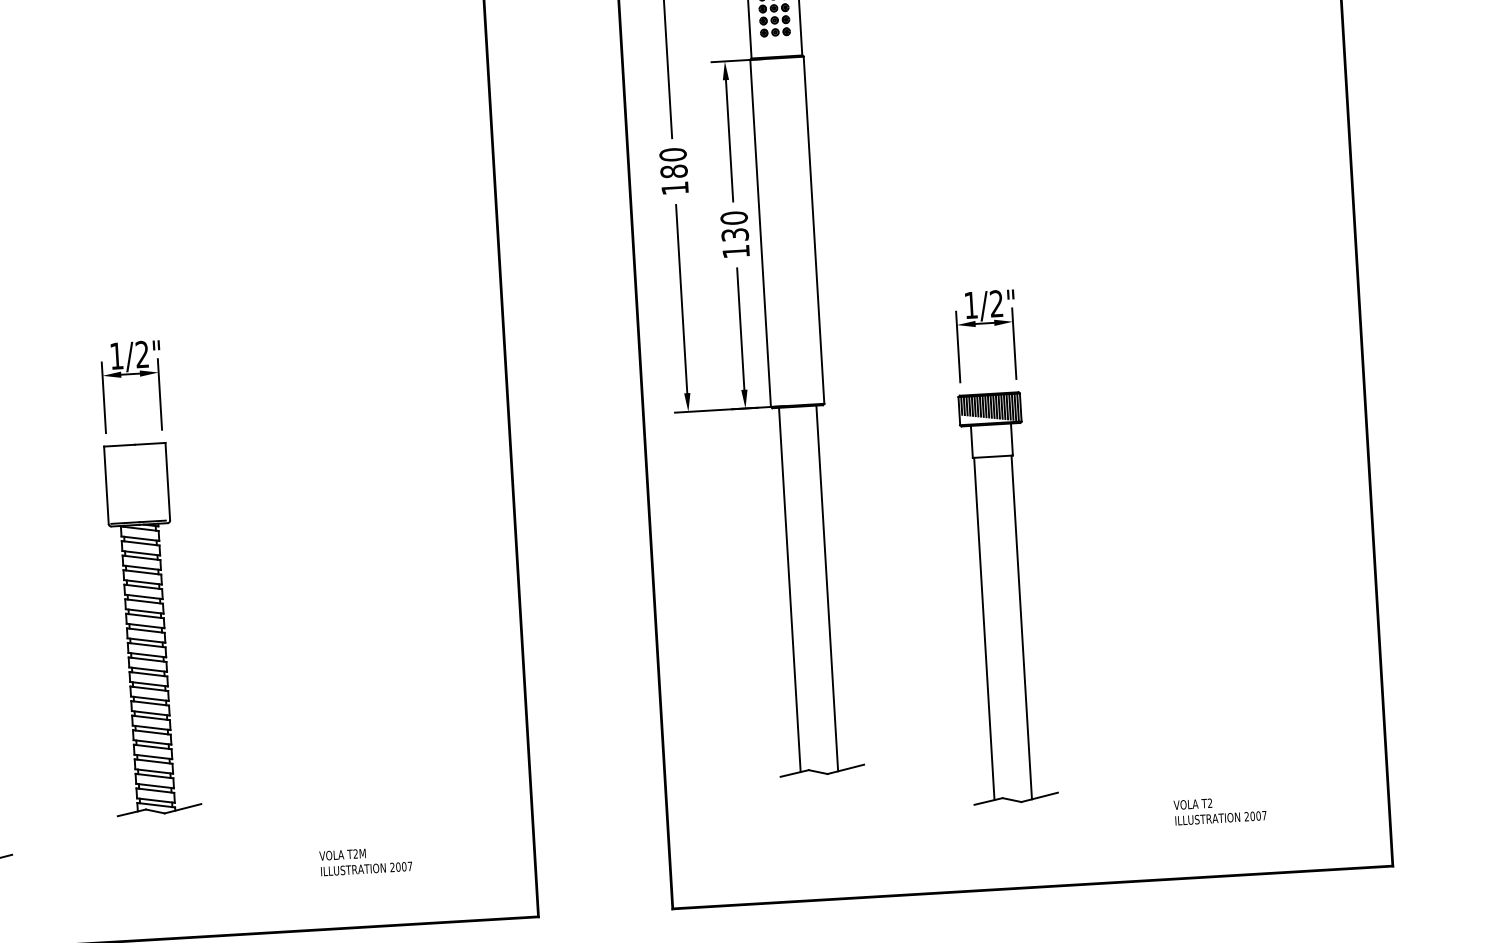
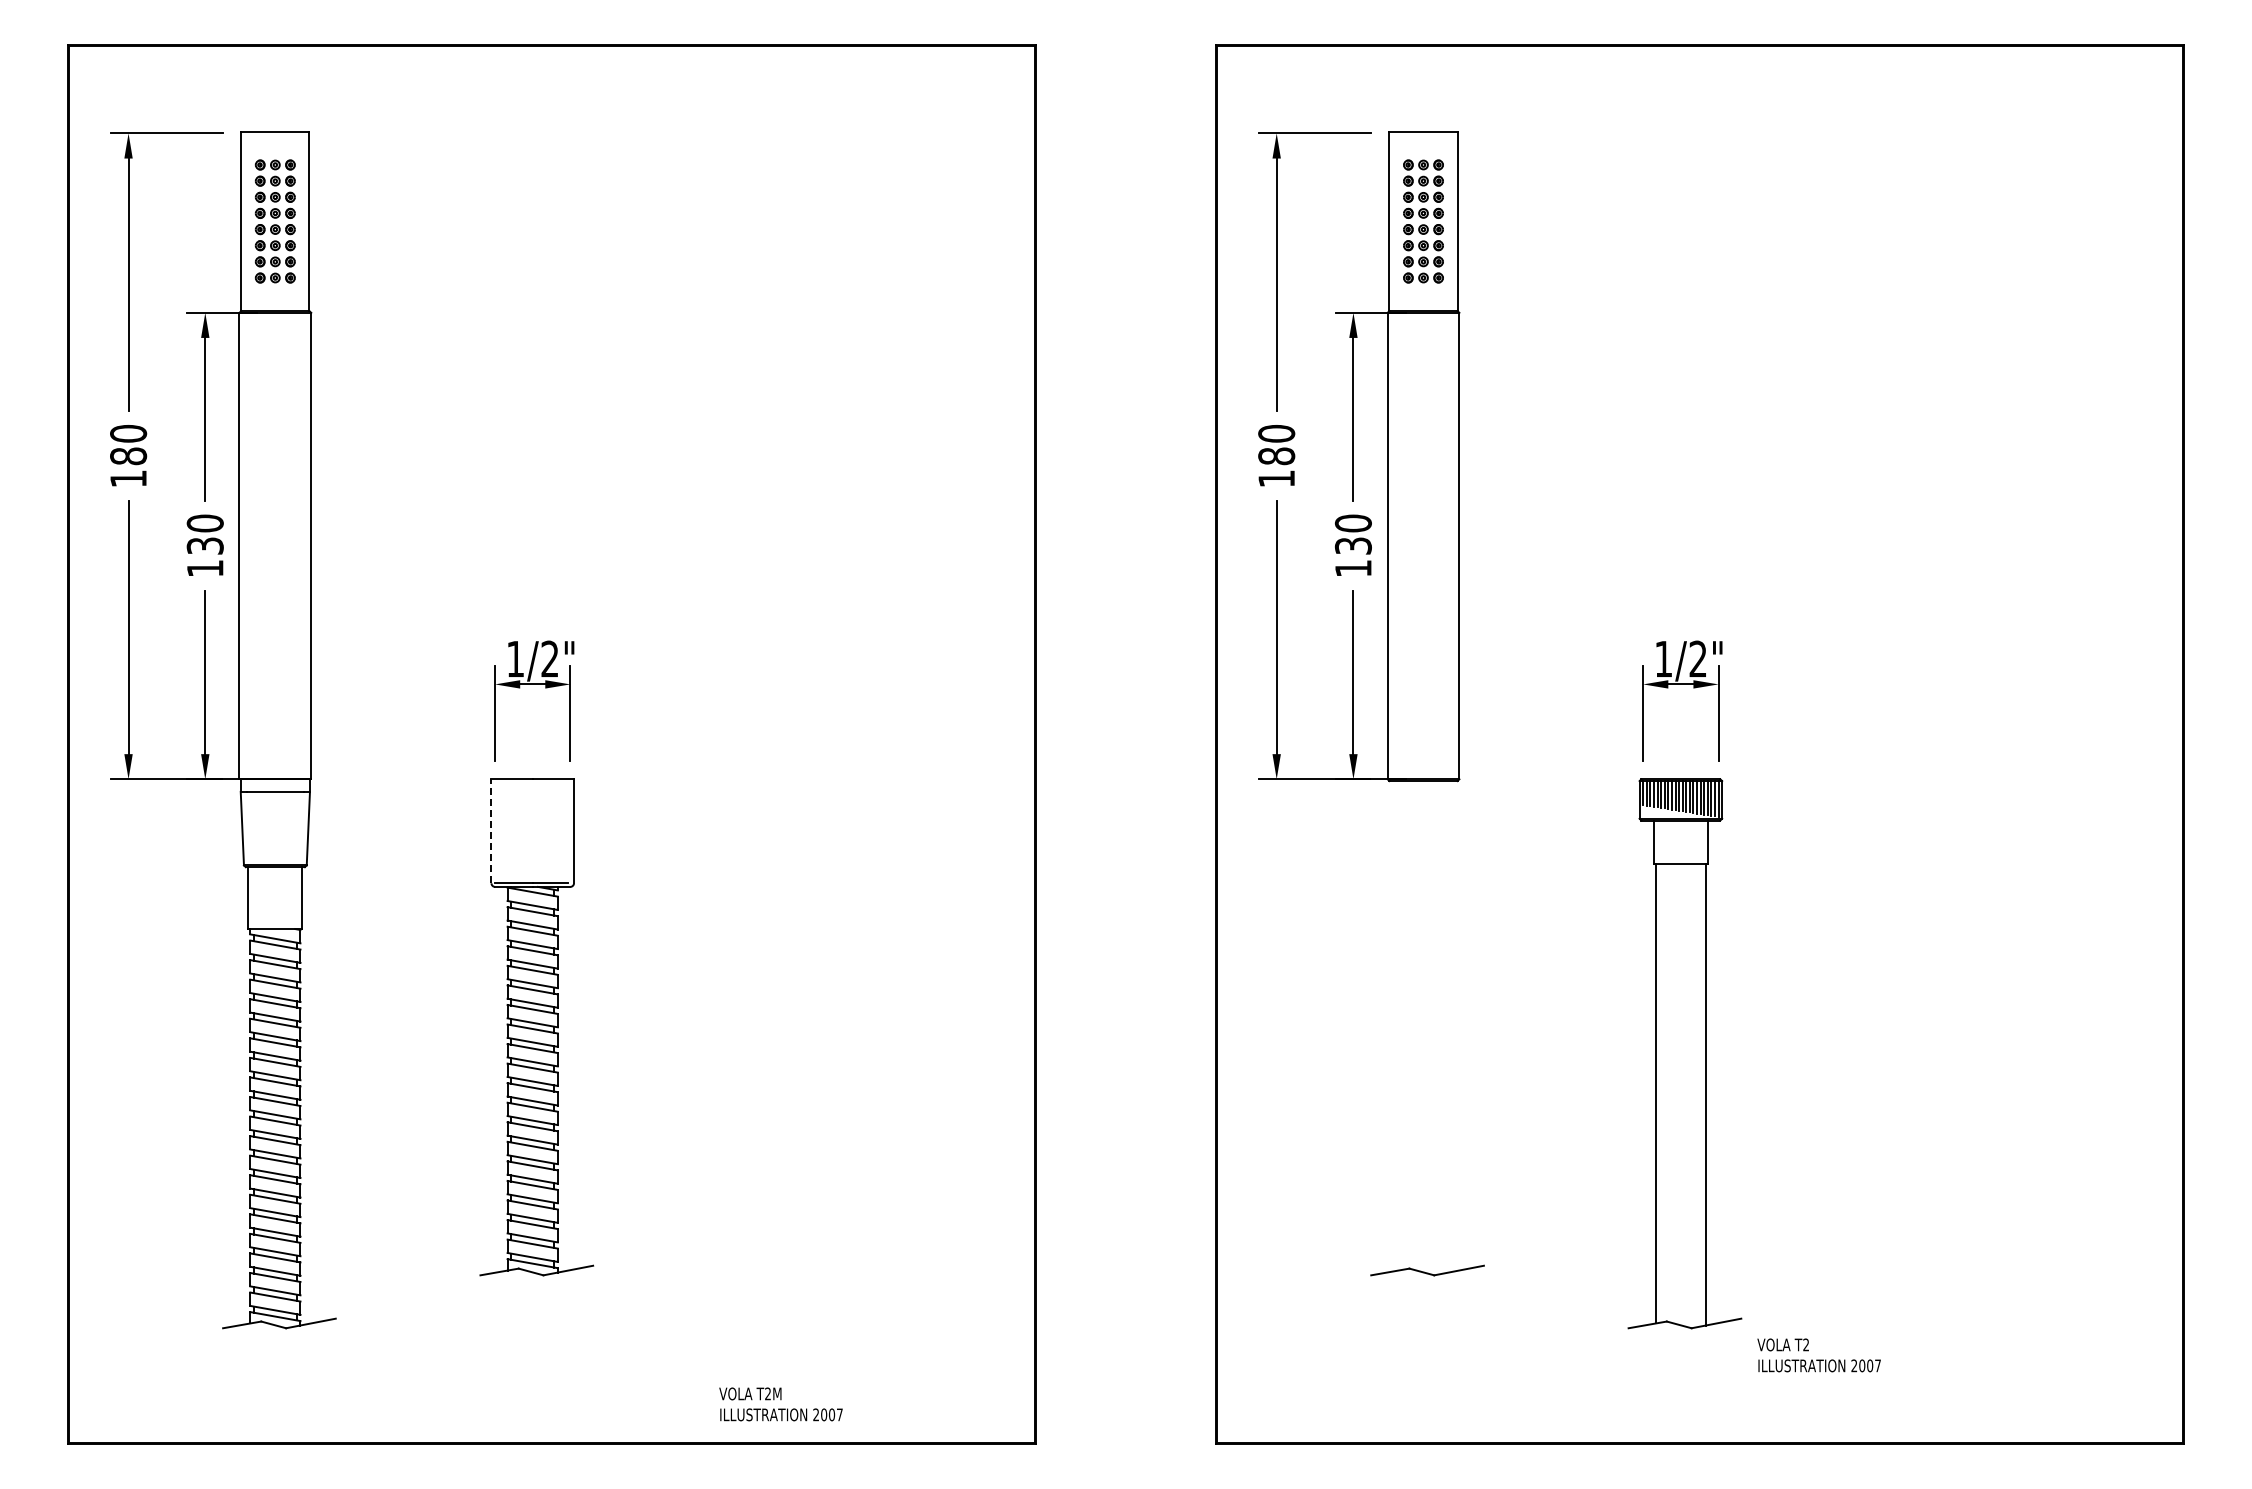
line: (106, 484) -> (491, 830), solid -> dashed
line: (827, 588) -> (1448, 1026), removed
line: (789, 589) -> (1398, 1025), removed
text: (1219, 810) -> (1818, 1355), moved
text: (365, 861) -> (780, 1404), moved

